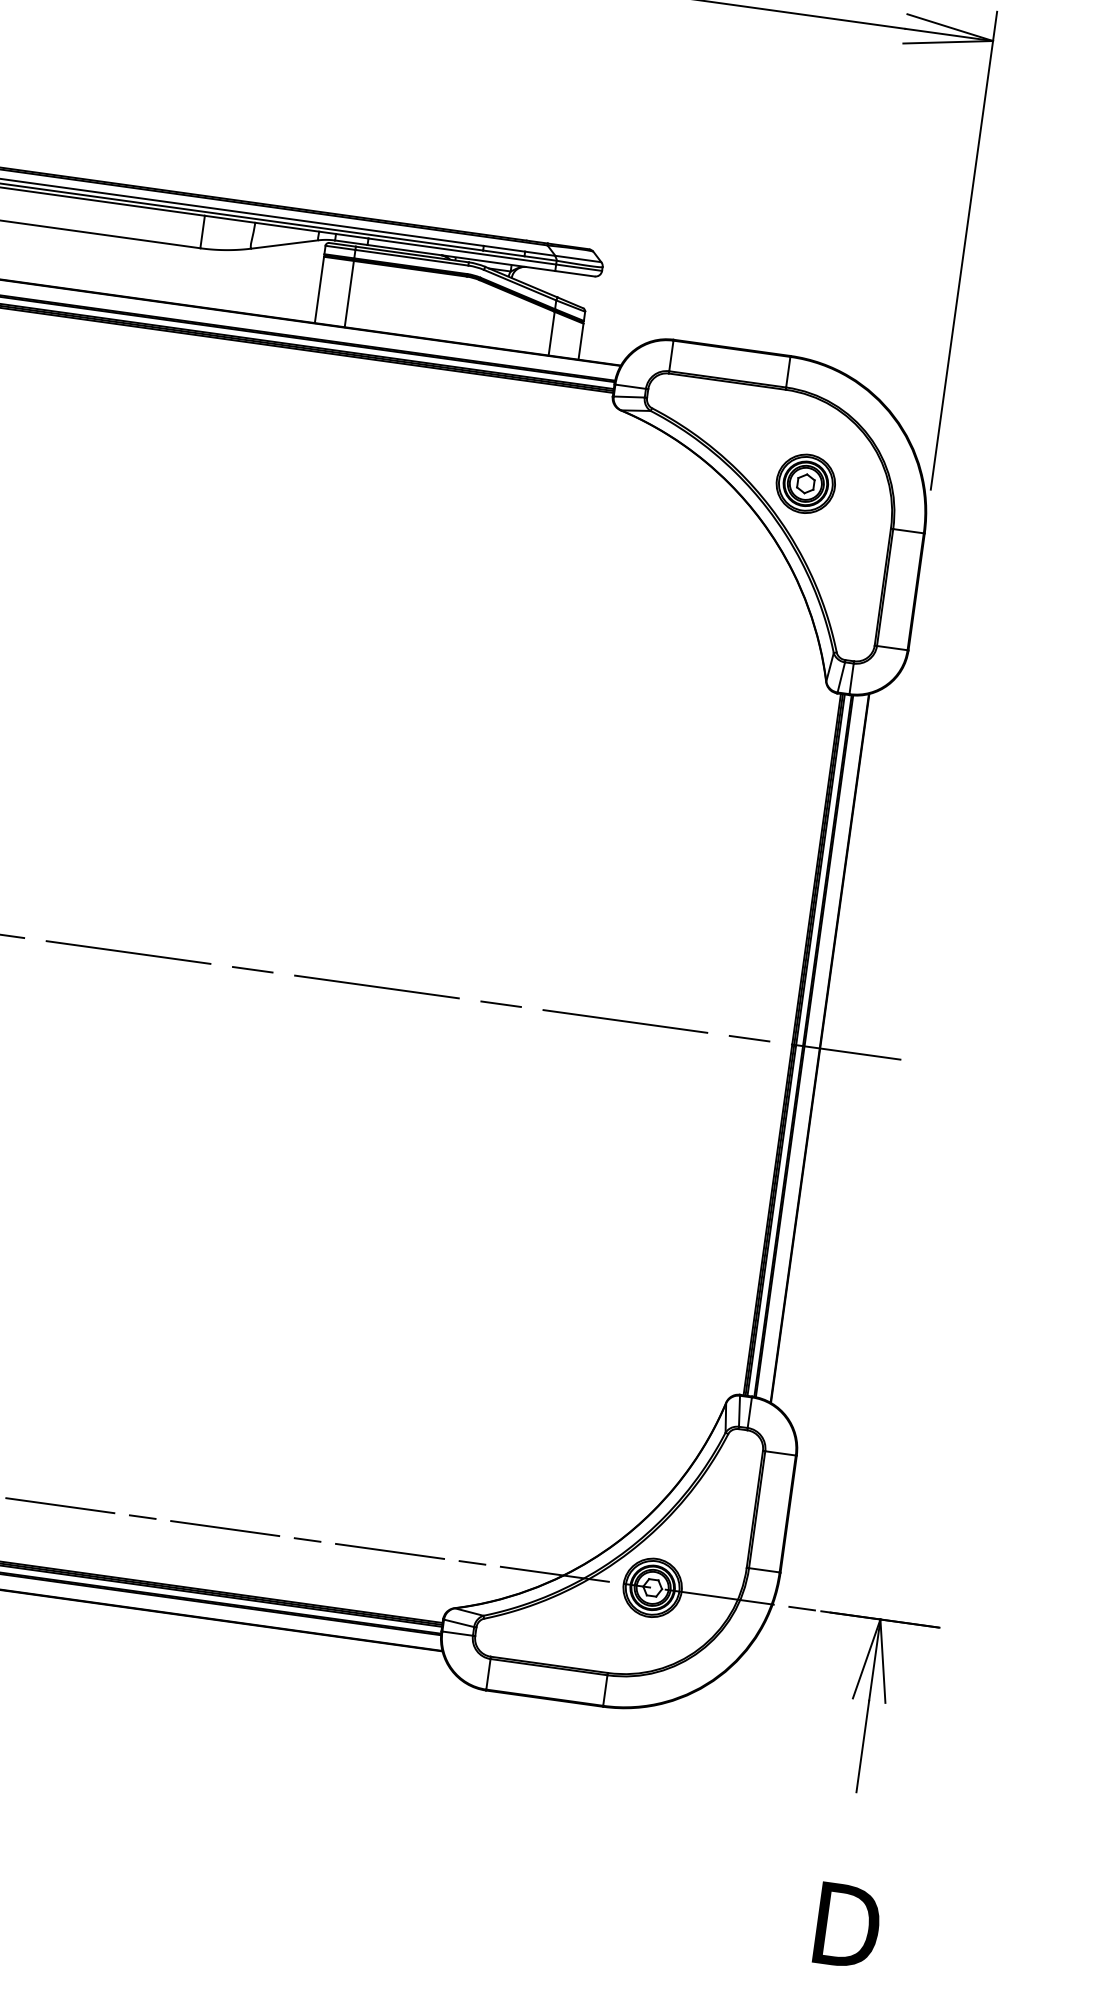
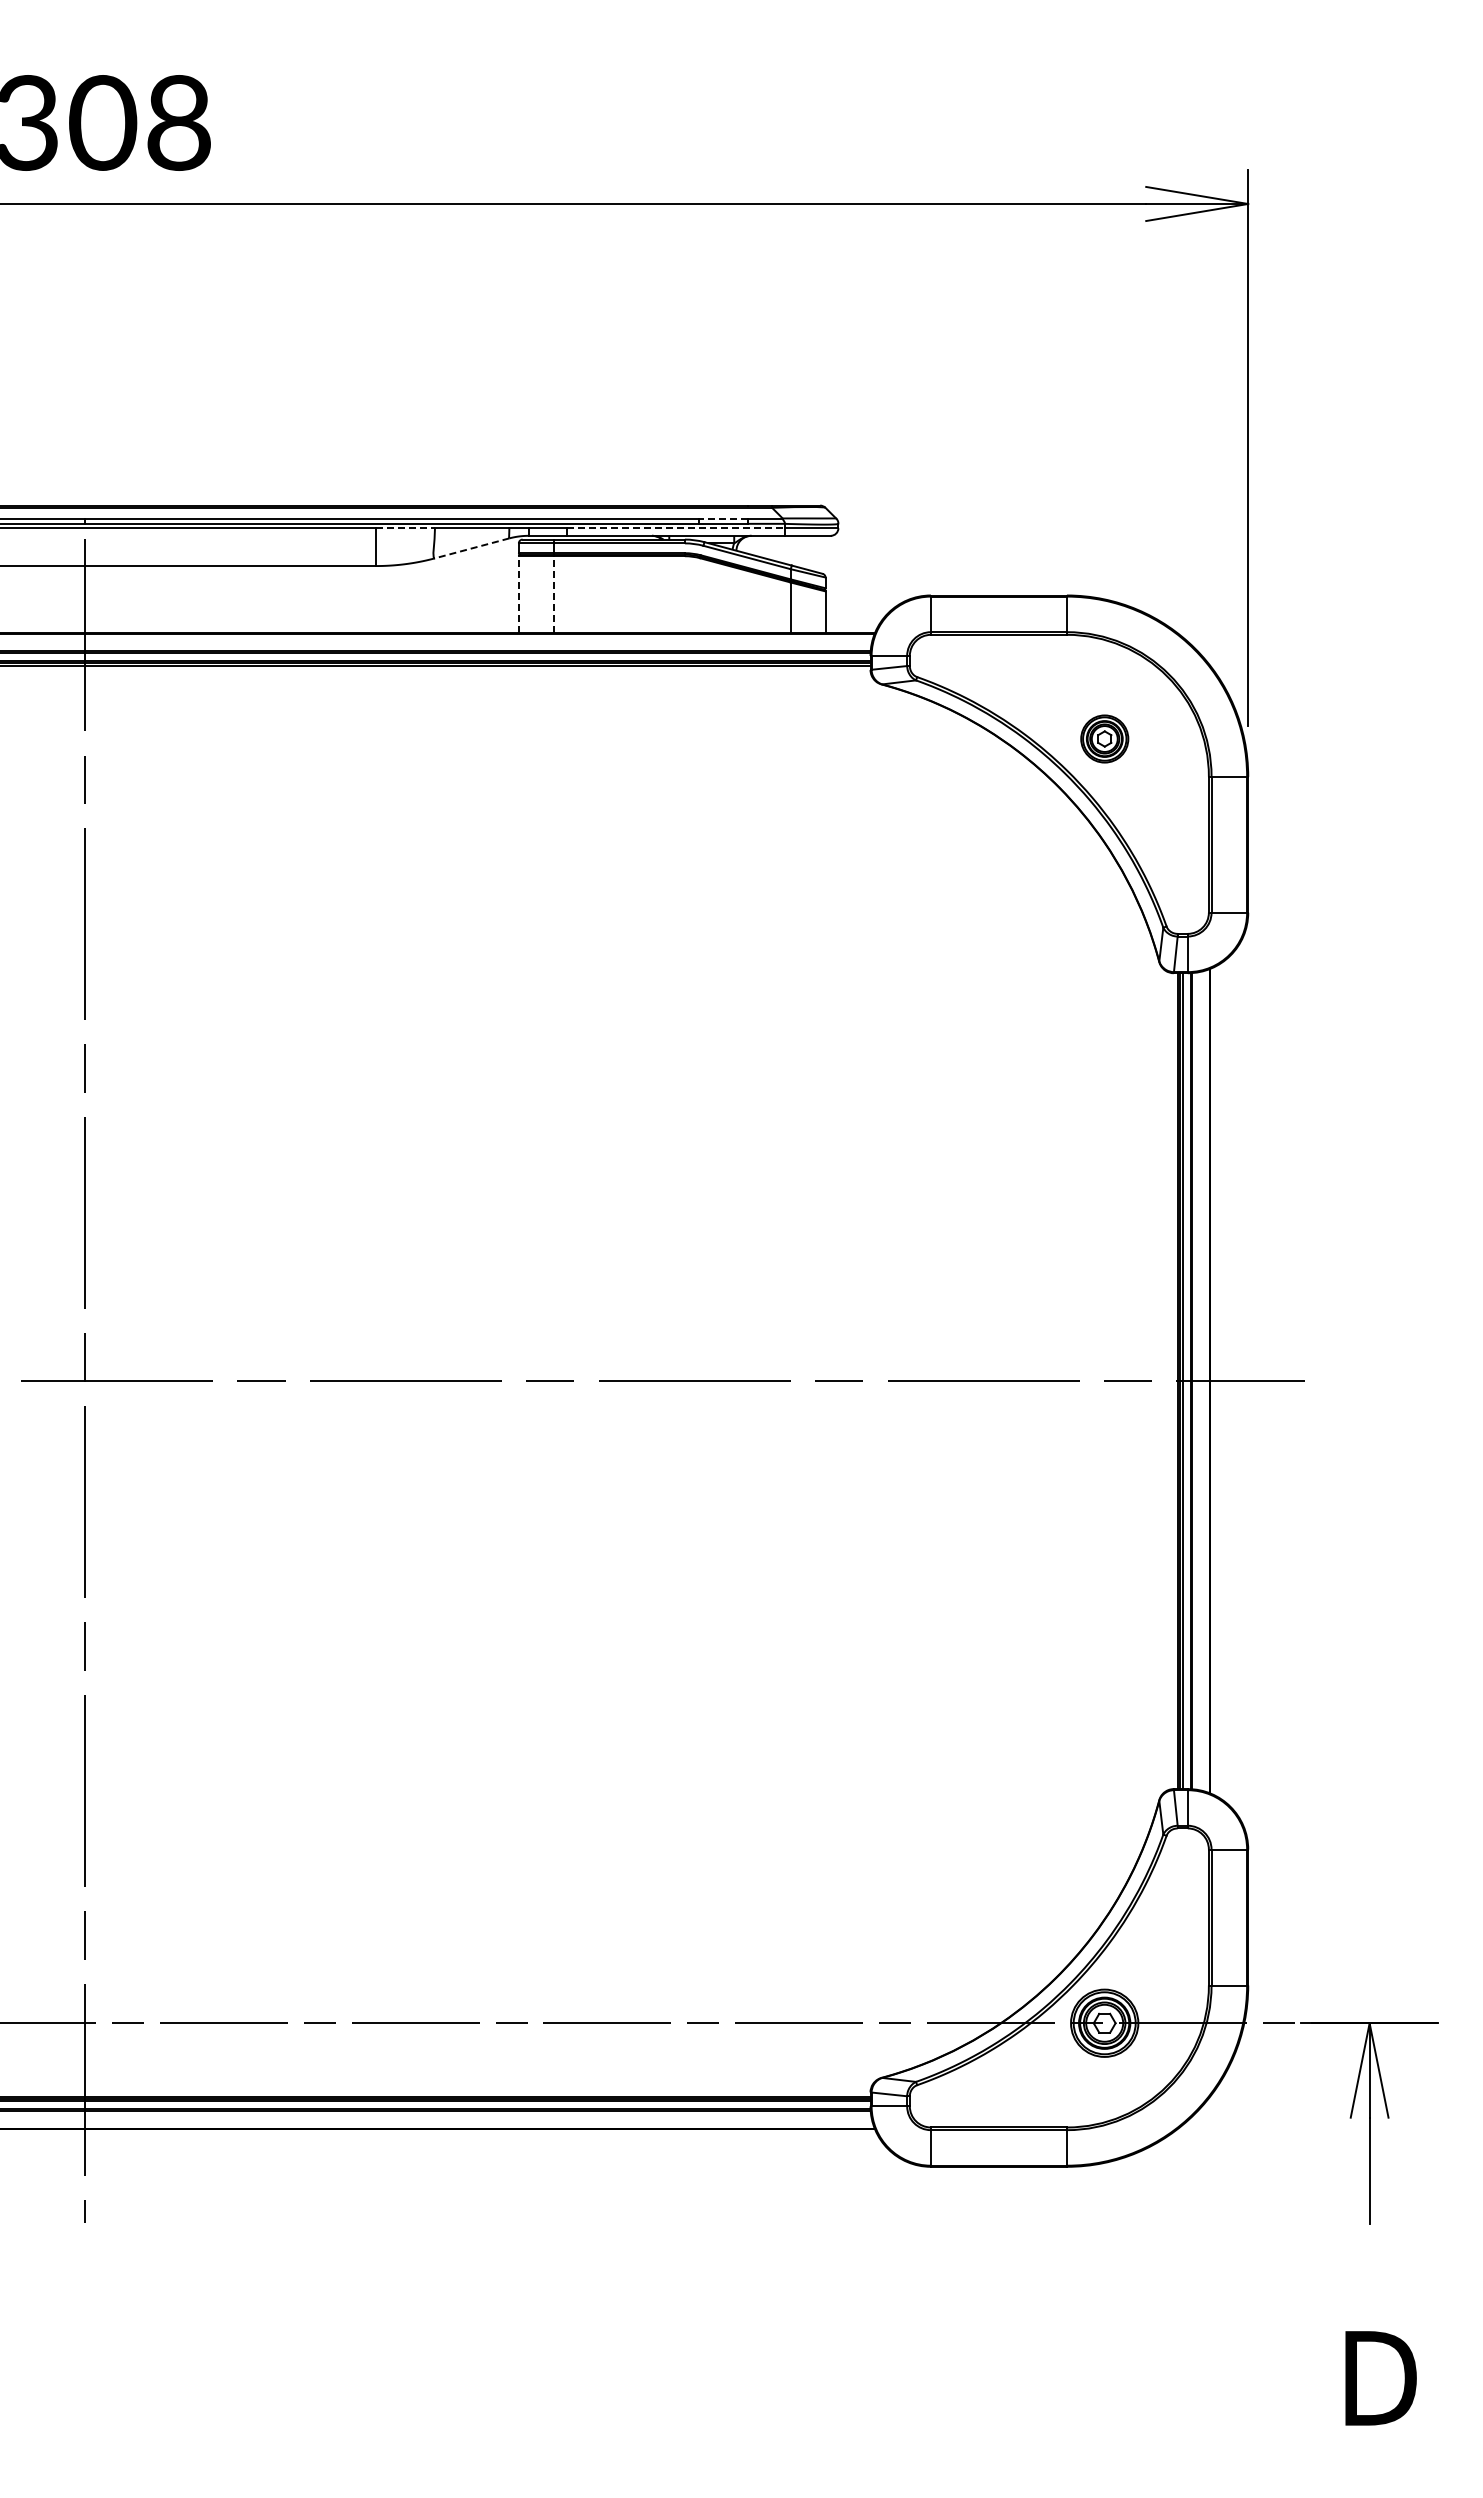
line: (230, 219) -> (406, 528), solid -> dashed
line: (284, 244) -> (471, 548), solid -> dashed
line: (504, 248) -> (723, 518), solid -> dashed
line: (462, 251) -> (676, 528), solid -> dashed
line: (319, 289) -> (518, 594), solid -> dashed
line: (349, 293) -> (553, 594), solid -> dashed
part: (805, 483) -> (1104, 738), size x0.7

